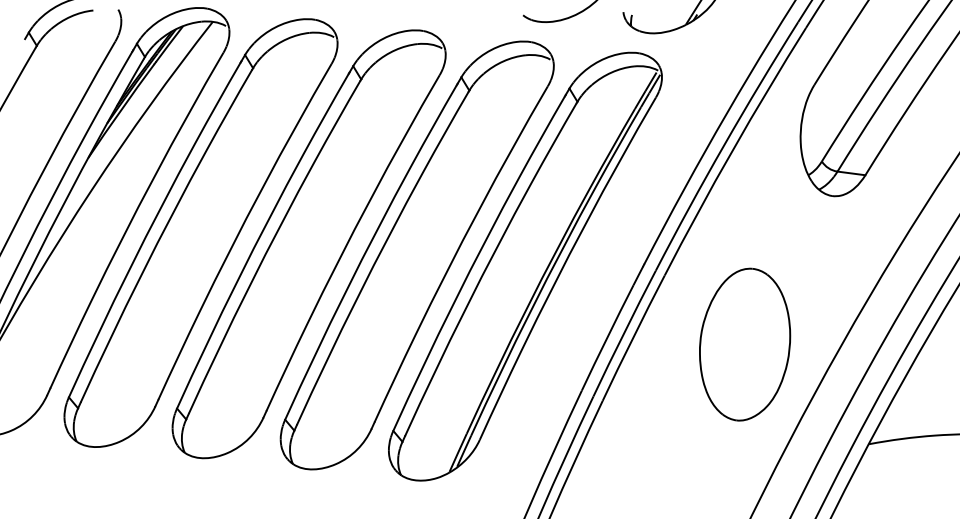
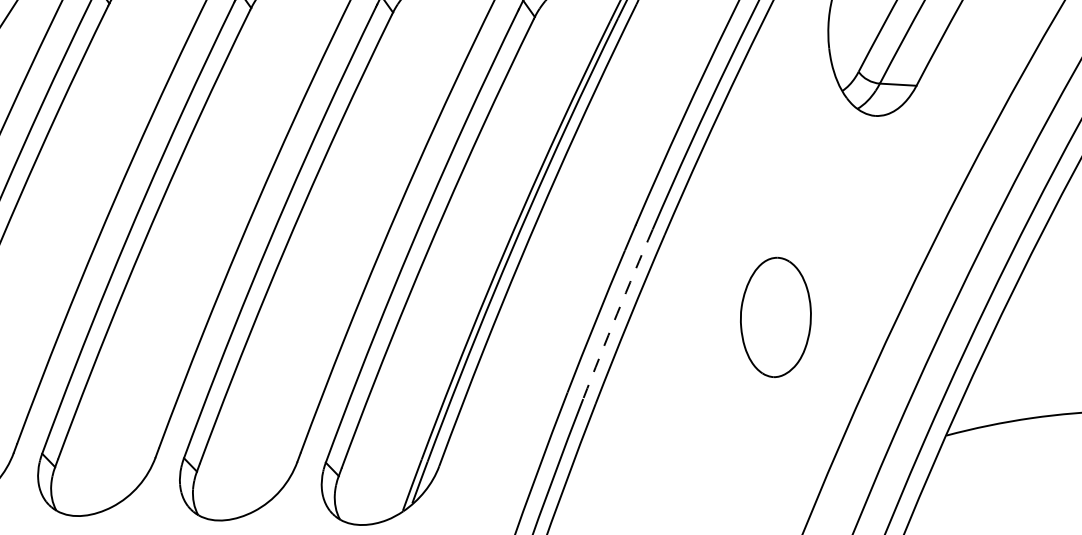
arc: (624, 333) -> (617, 314), solid -> dashed
part: (745, 344) -> (776, 317), size x0.6

